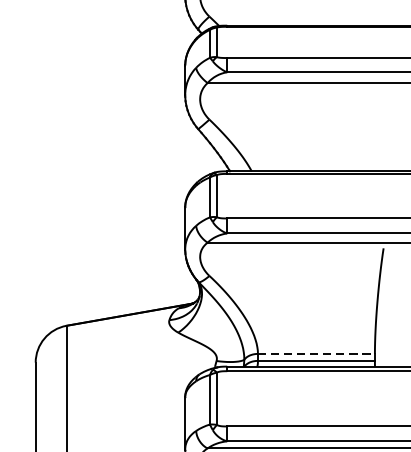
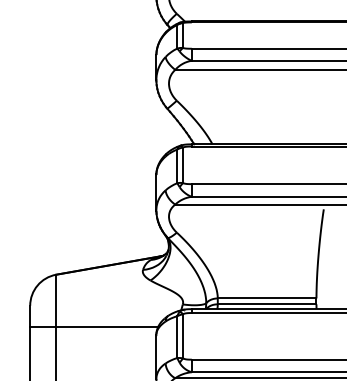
line: (316, 353) -> (267, 298), dashed -> solid
line: (111, 387) -> (94, 326), added

